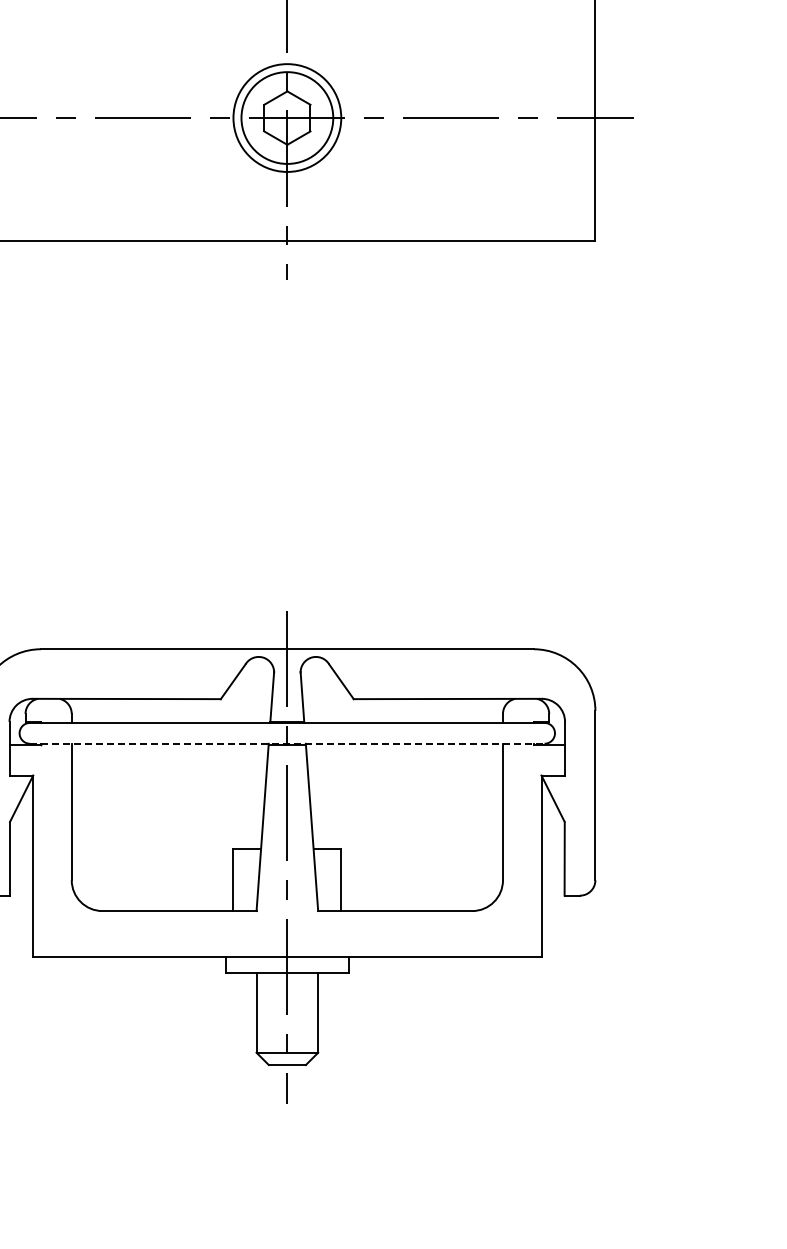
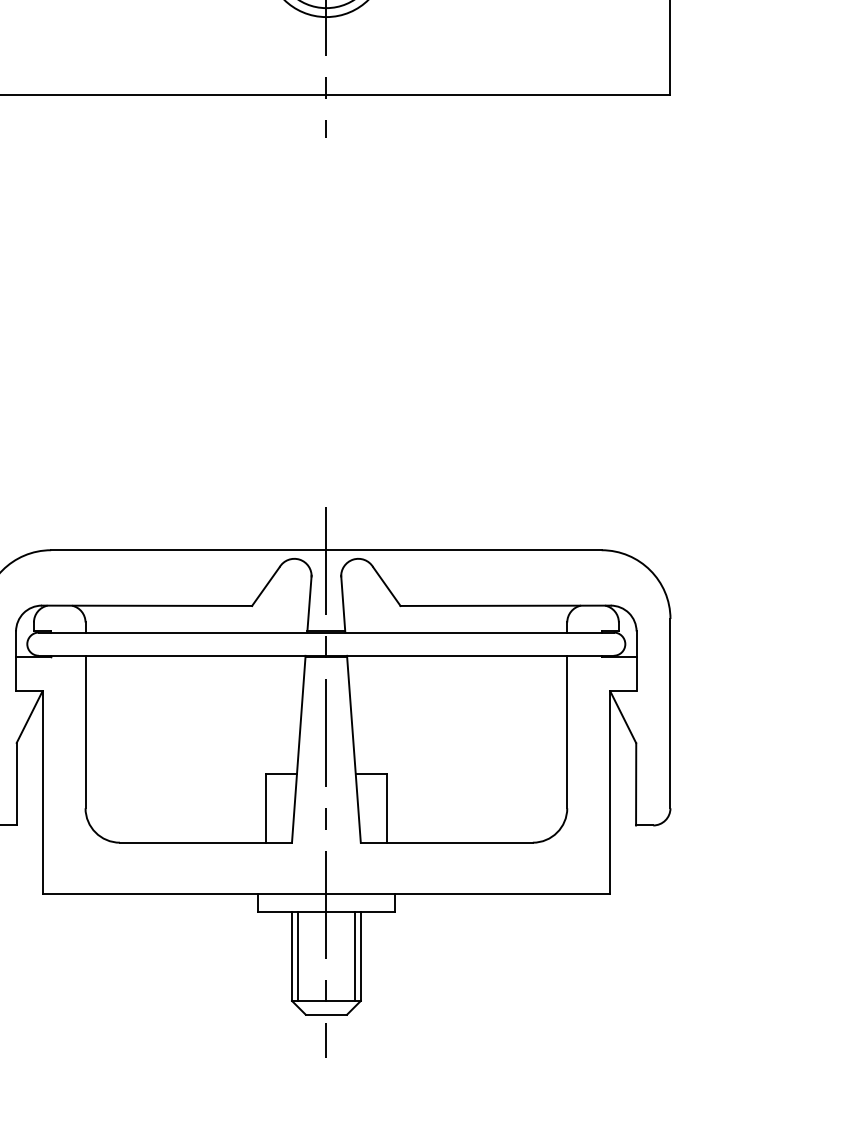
line: (287, 743) -> (326, 655), dashed -> solid
line: (261, 1012) -> (297, 955), added
line: (312, 1012) -> (354, 955), added

